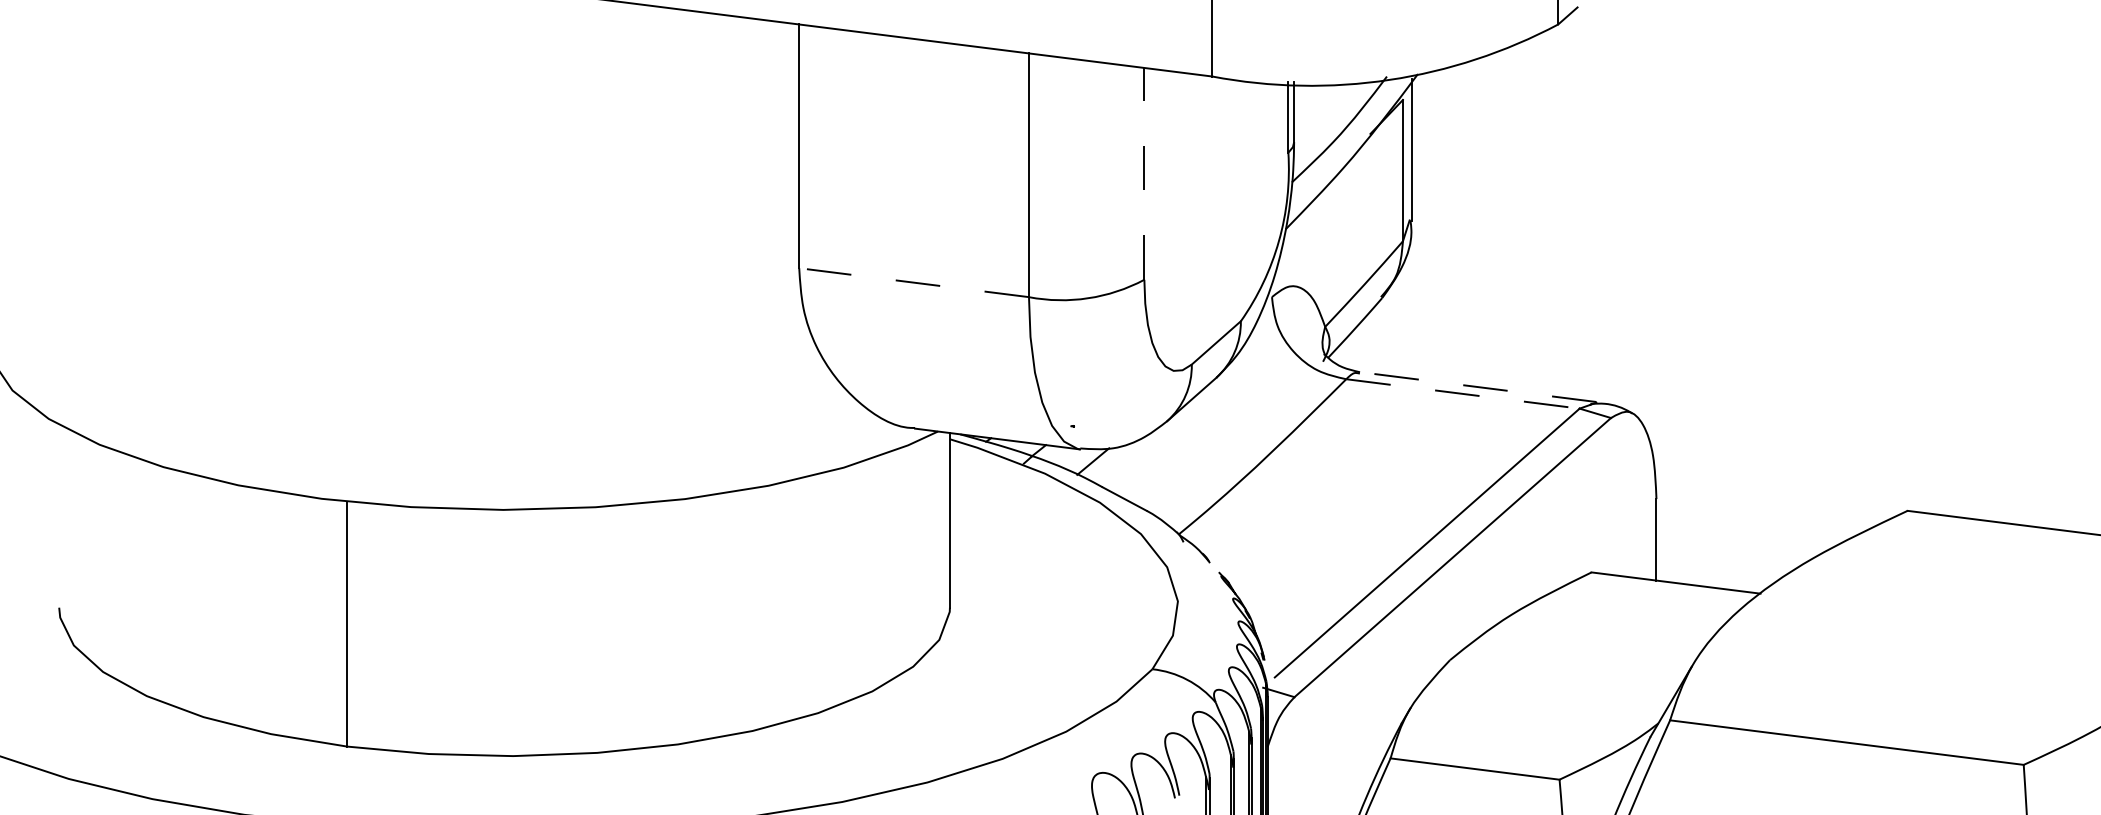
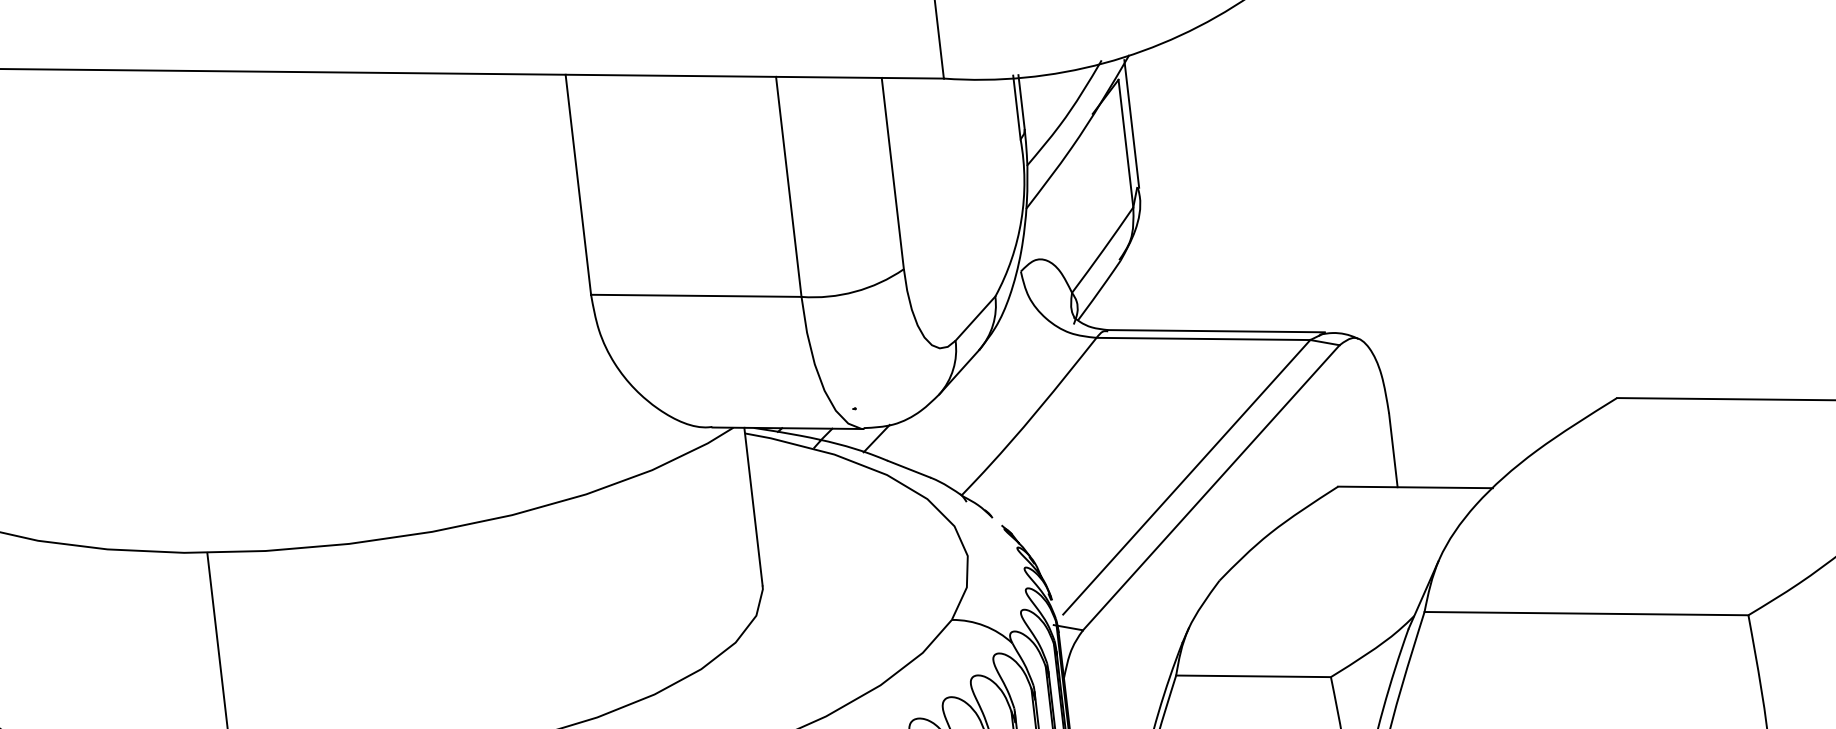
line: (1144, 173) -> (892, 173), dashed -> solid
line: (914, 282) -> (696, 295), dashed -> solid
line: (1477, 387) -> (1215, 331), dashed -> solid
line: (1462, 393) -> (1202, 338), dashed -> solid

